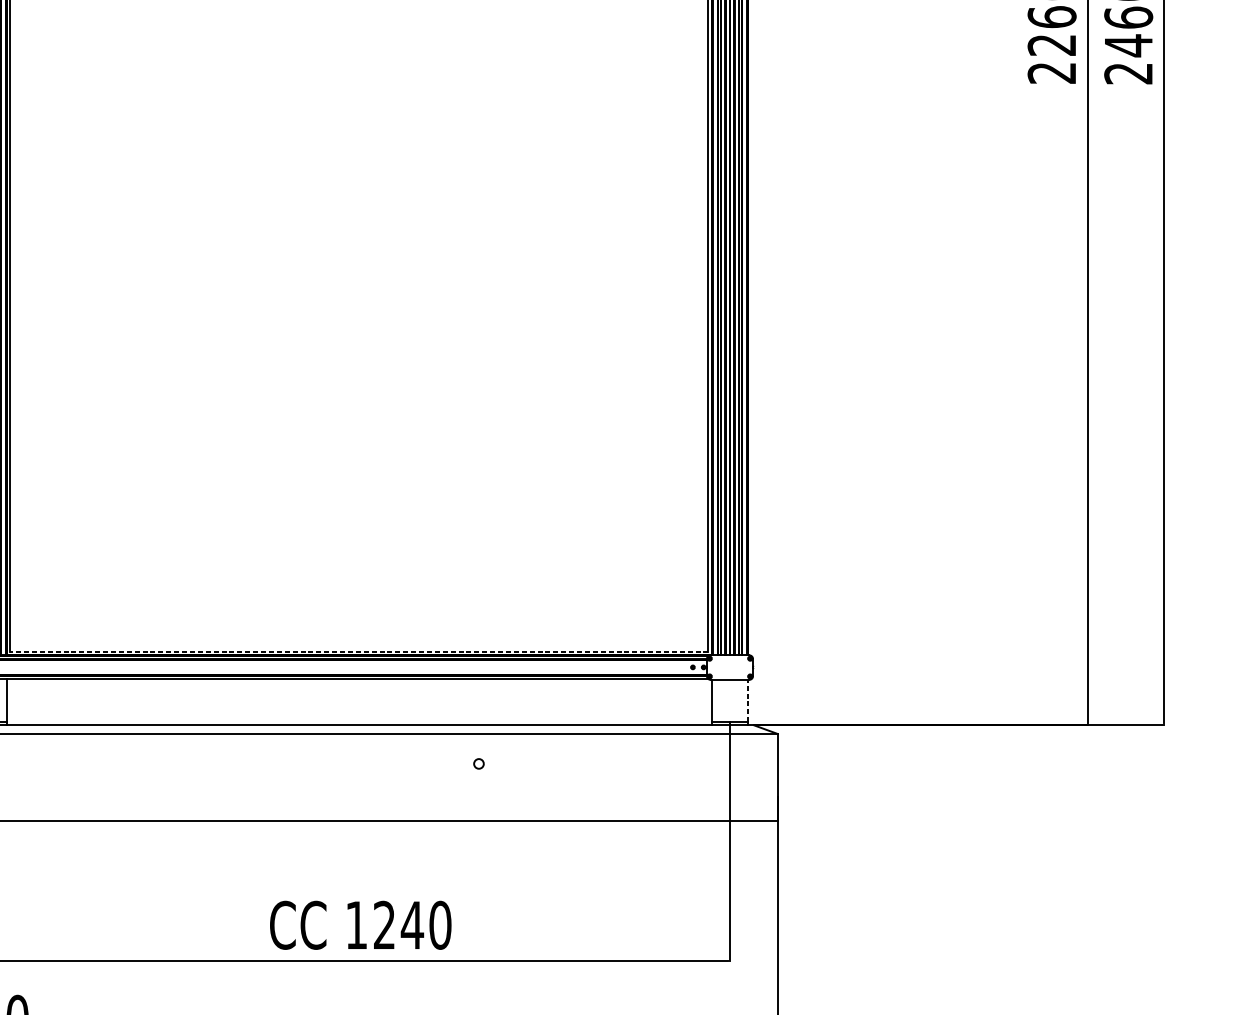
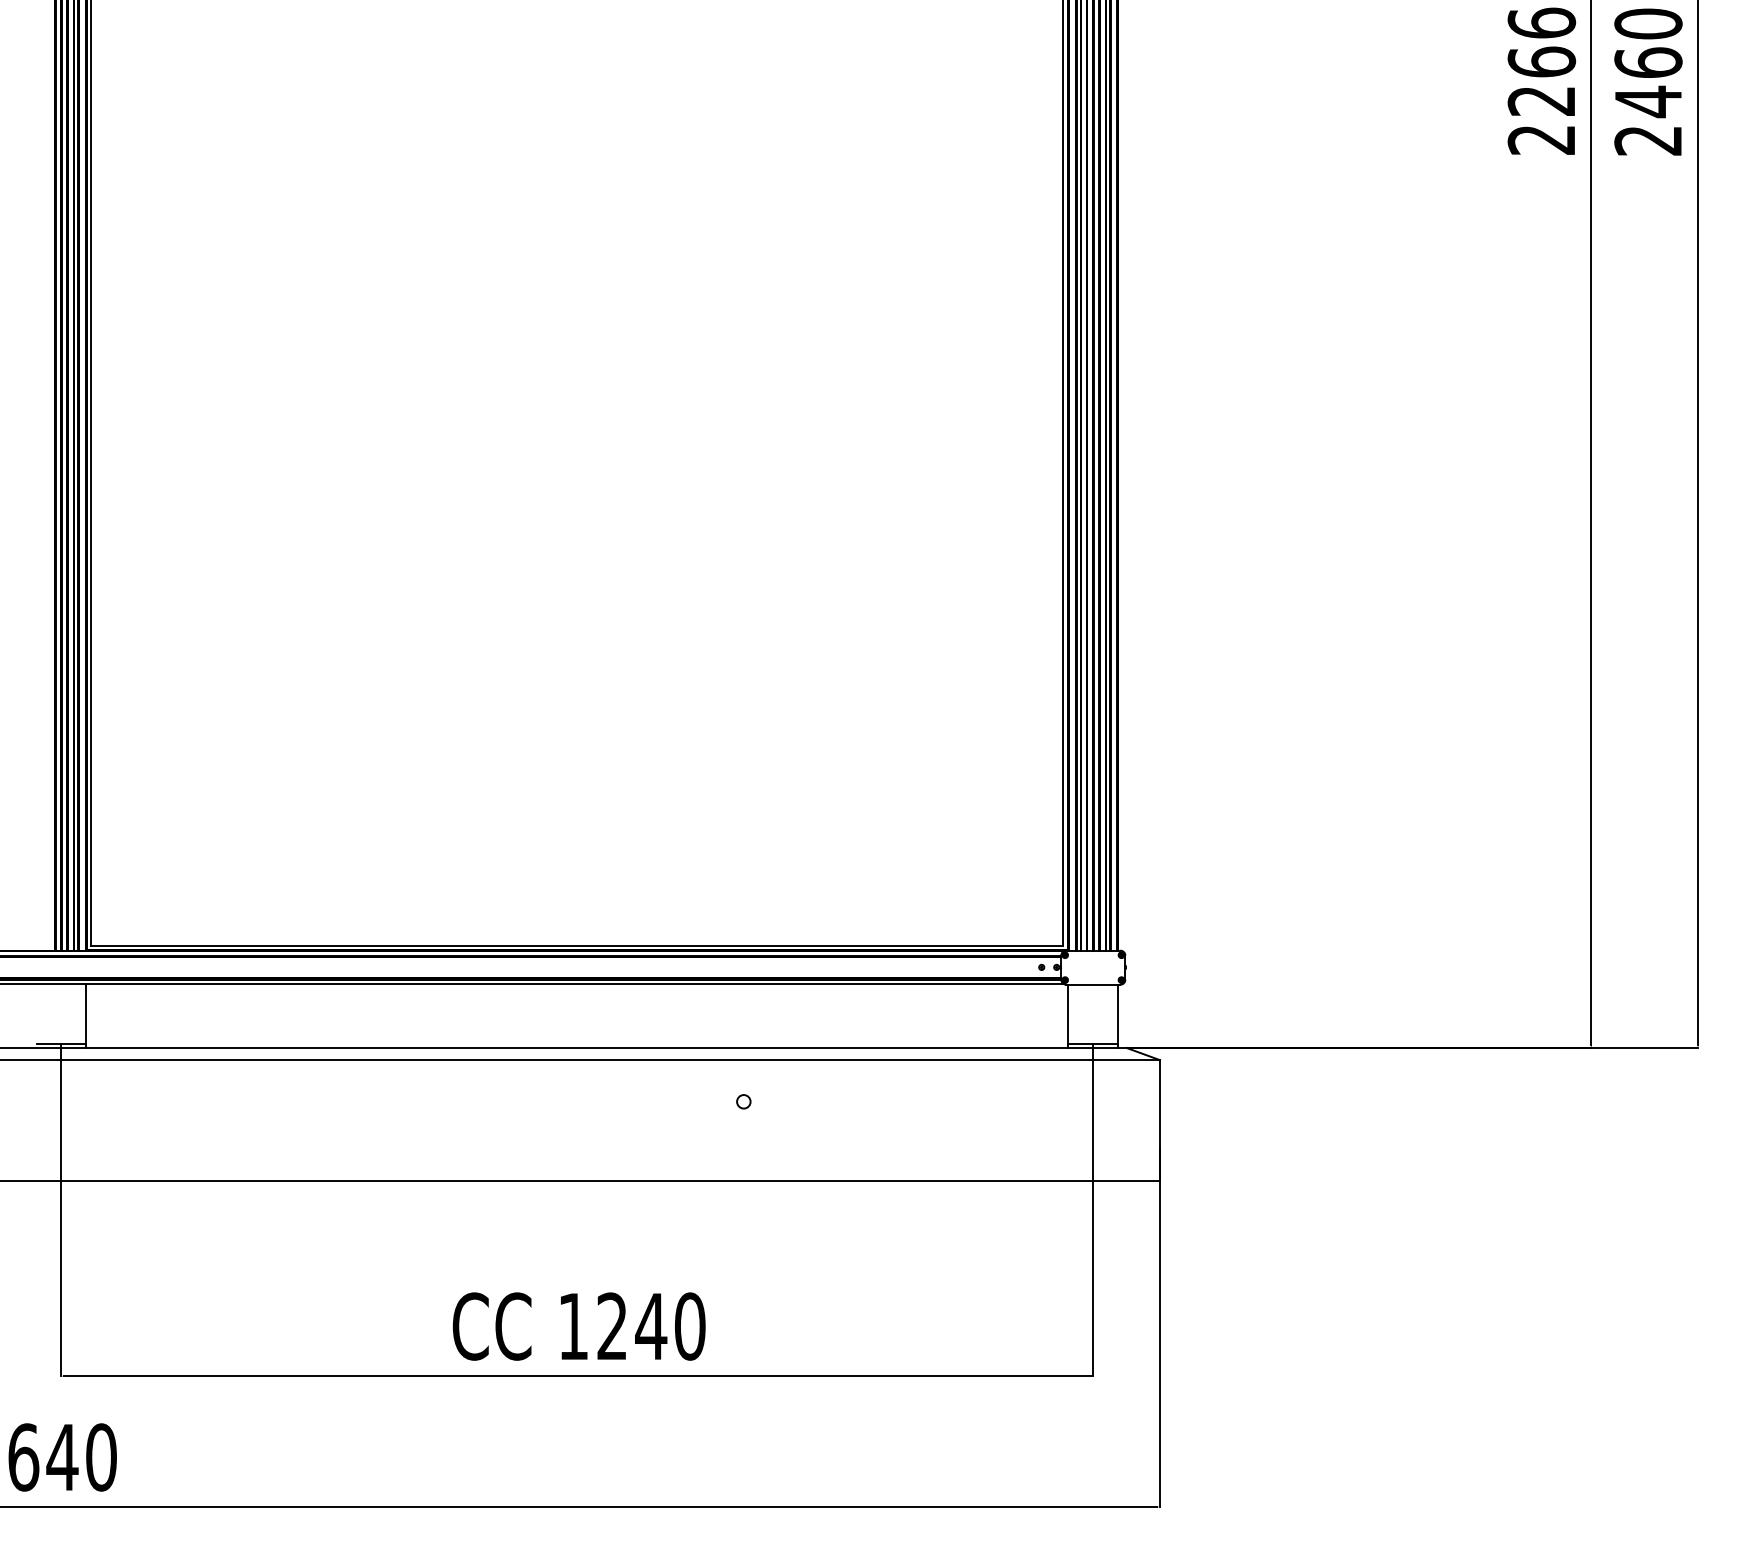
line: (359, 651) -> (577, 945), dashed -> solid
line: (748, 701) -> (1118, 1014), dashed -> solid

